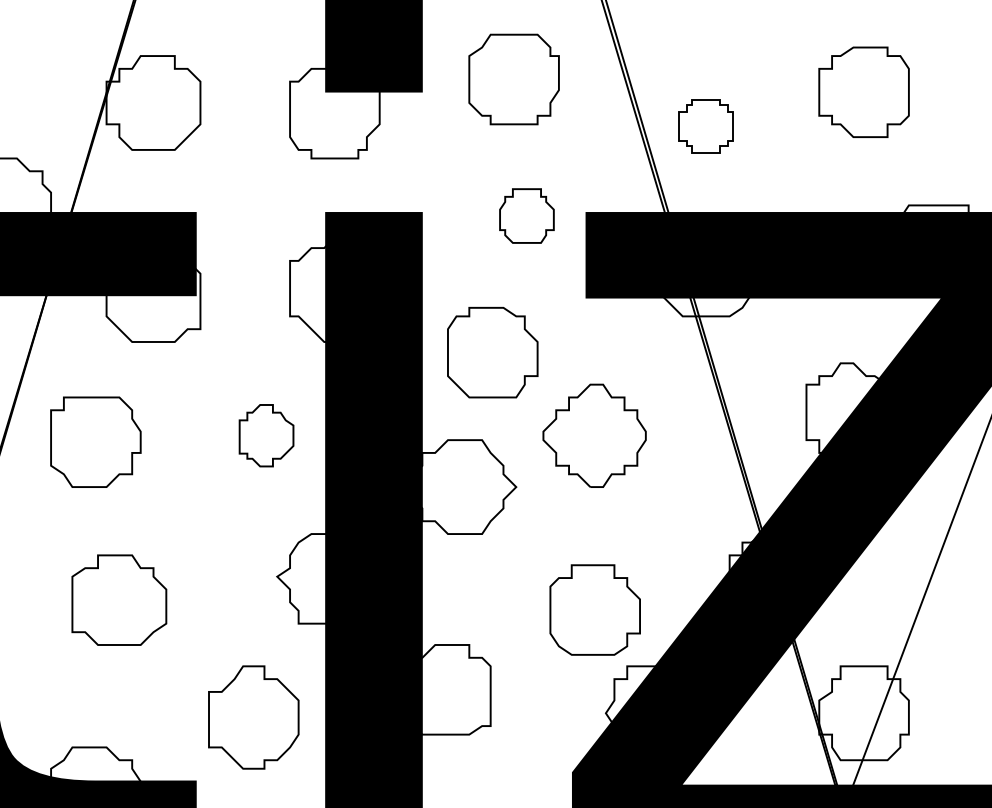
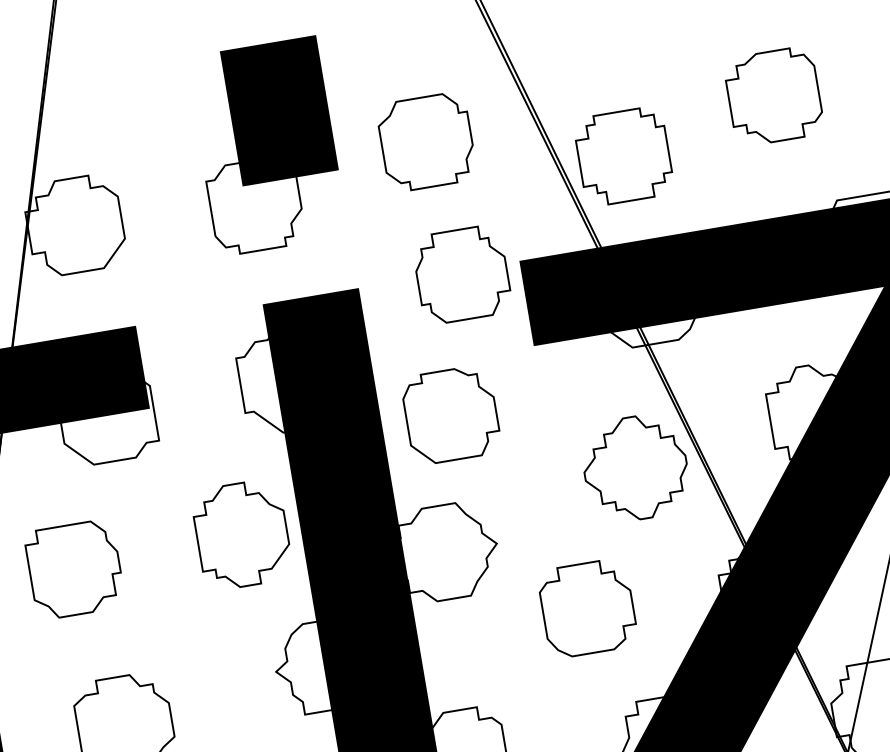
part: (705, 126) -> (623, 156), size x1.67
part: (526, 215) -> (461, 274), size x1.67
part: (266, 435) -> (242, 534), size x1.67
part: (594, 435) -> (635, 467), moved
part: (594, 609) -> (587, 607), moved

